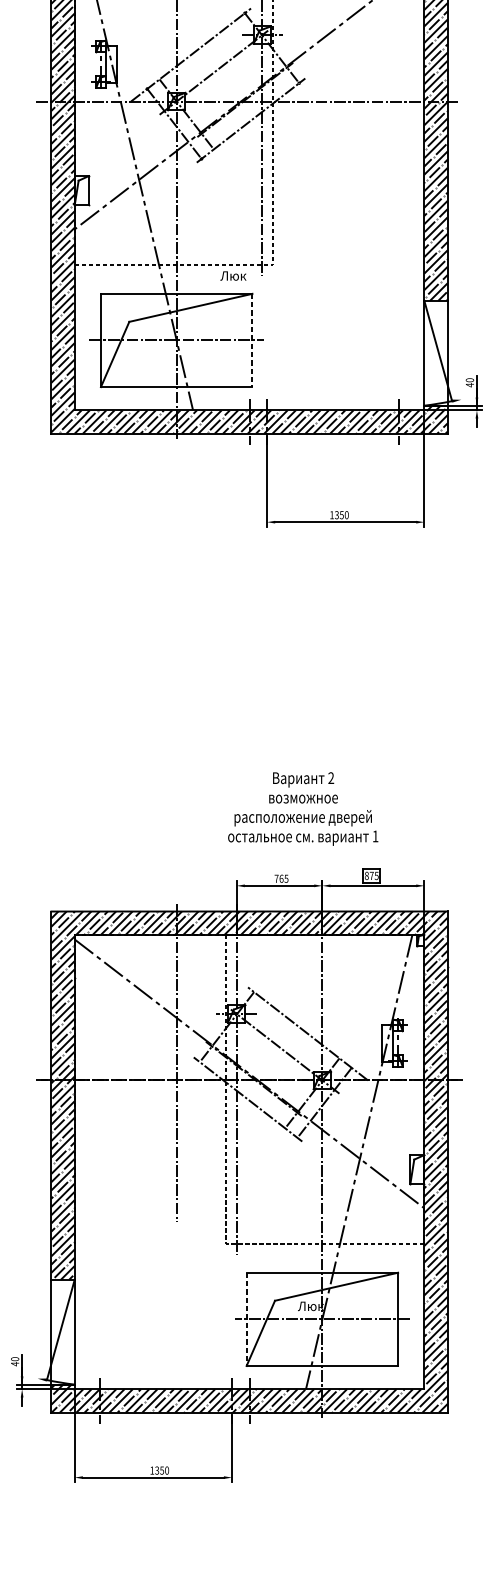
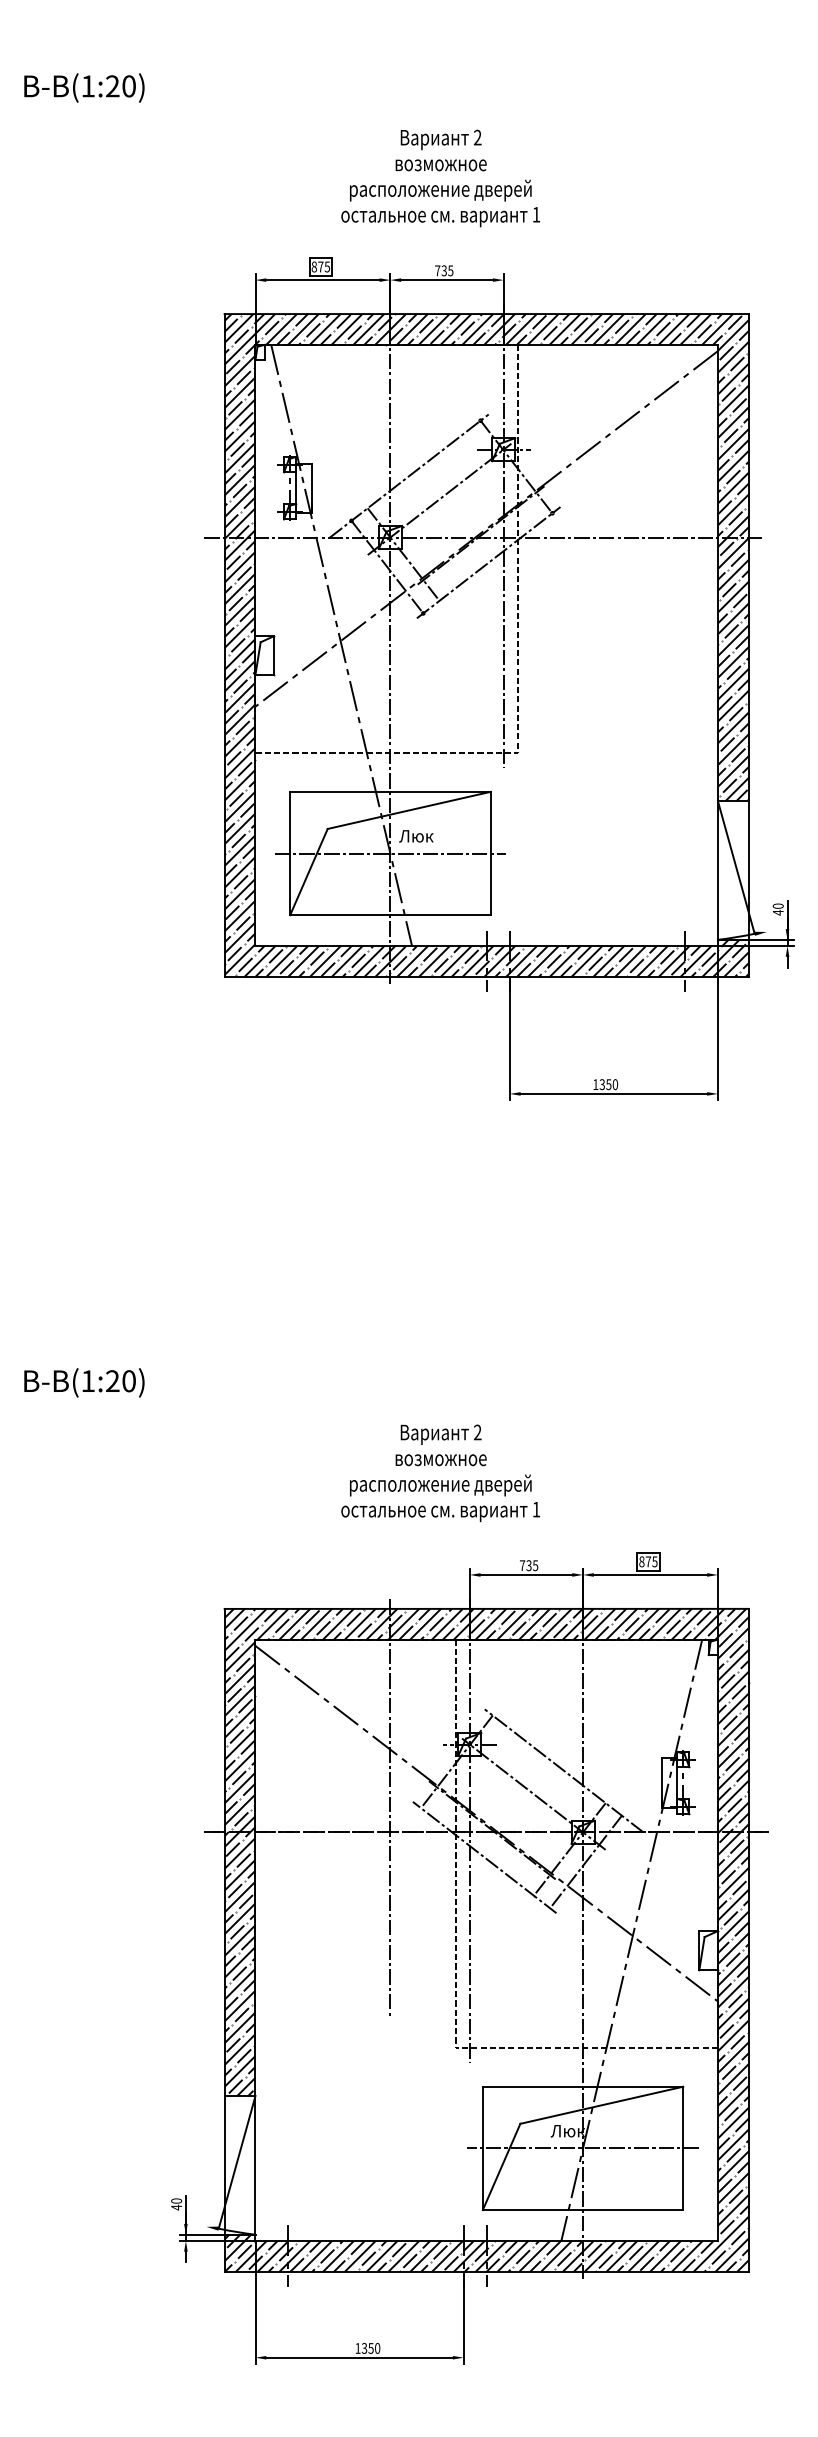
text: (233, 276) -> (416, 836), moved
line: (252, 340) -> (490, 853), dashed -> solid
text: (303, 809) -> (440, 1473), moved
text: (281, 878) -> (528, 1565), 765 -> 735
line: (246, 1319) -> (482, 2148), dashed -> solid

